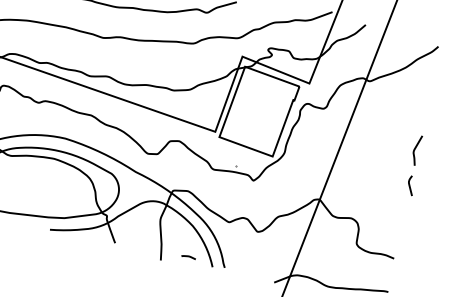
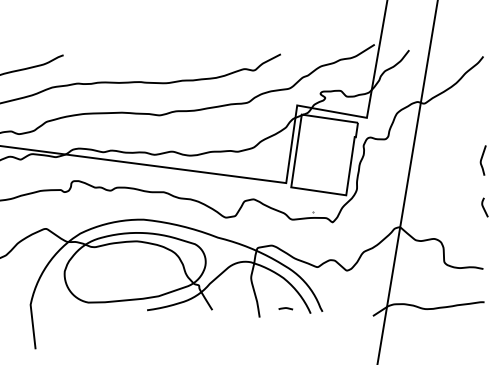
curve: (410, 185) -> (484, 207), moved

